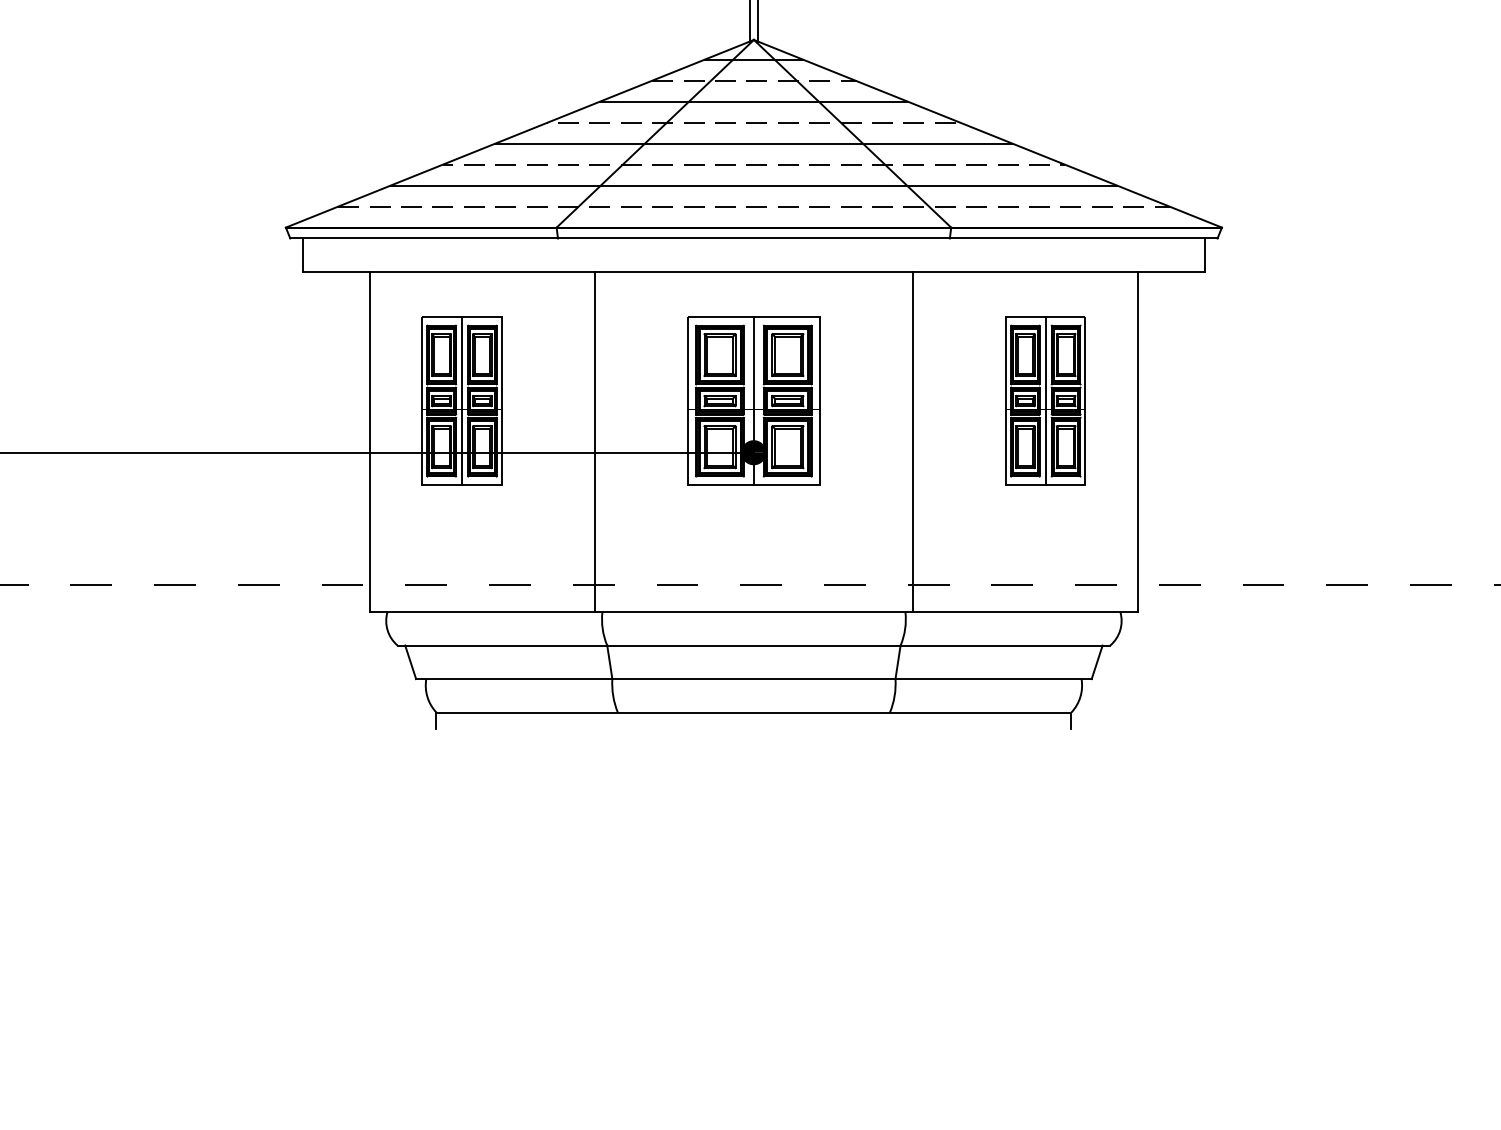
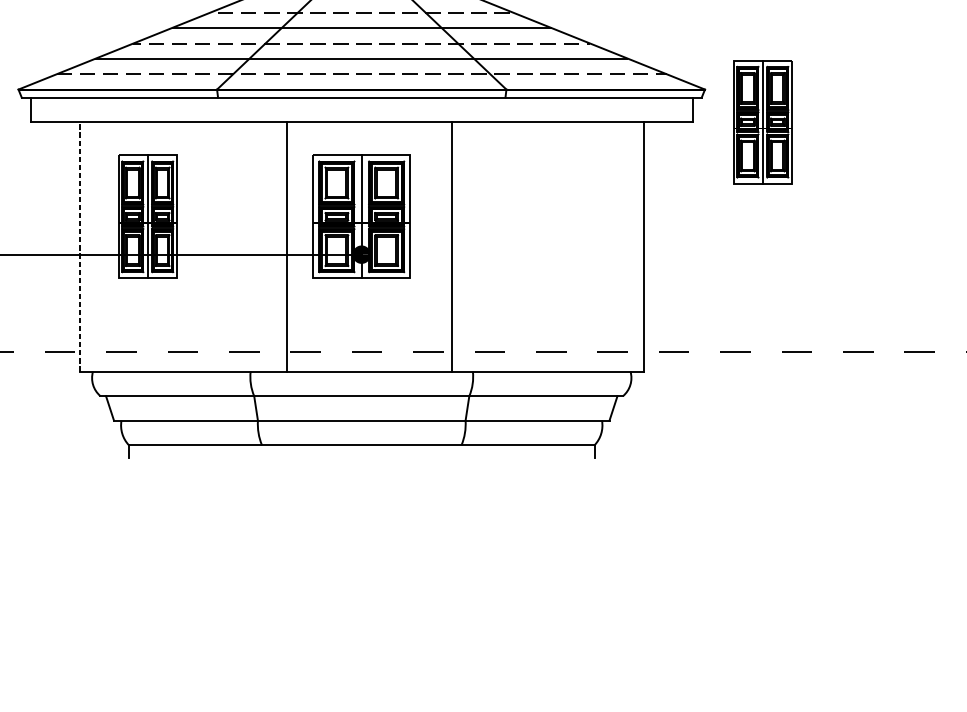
part: (1045, 400) -> (762, 121), moved
line: (369, 441) -> (79, 246), solid -> dashed
line: (594, 441) -> (286, 246), moved
line: (913, 441) -> (452, 246), moved

